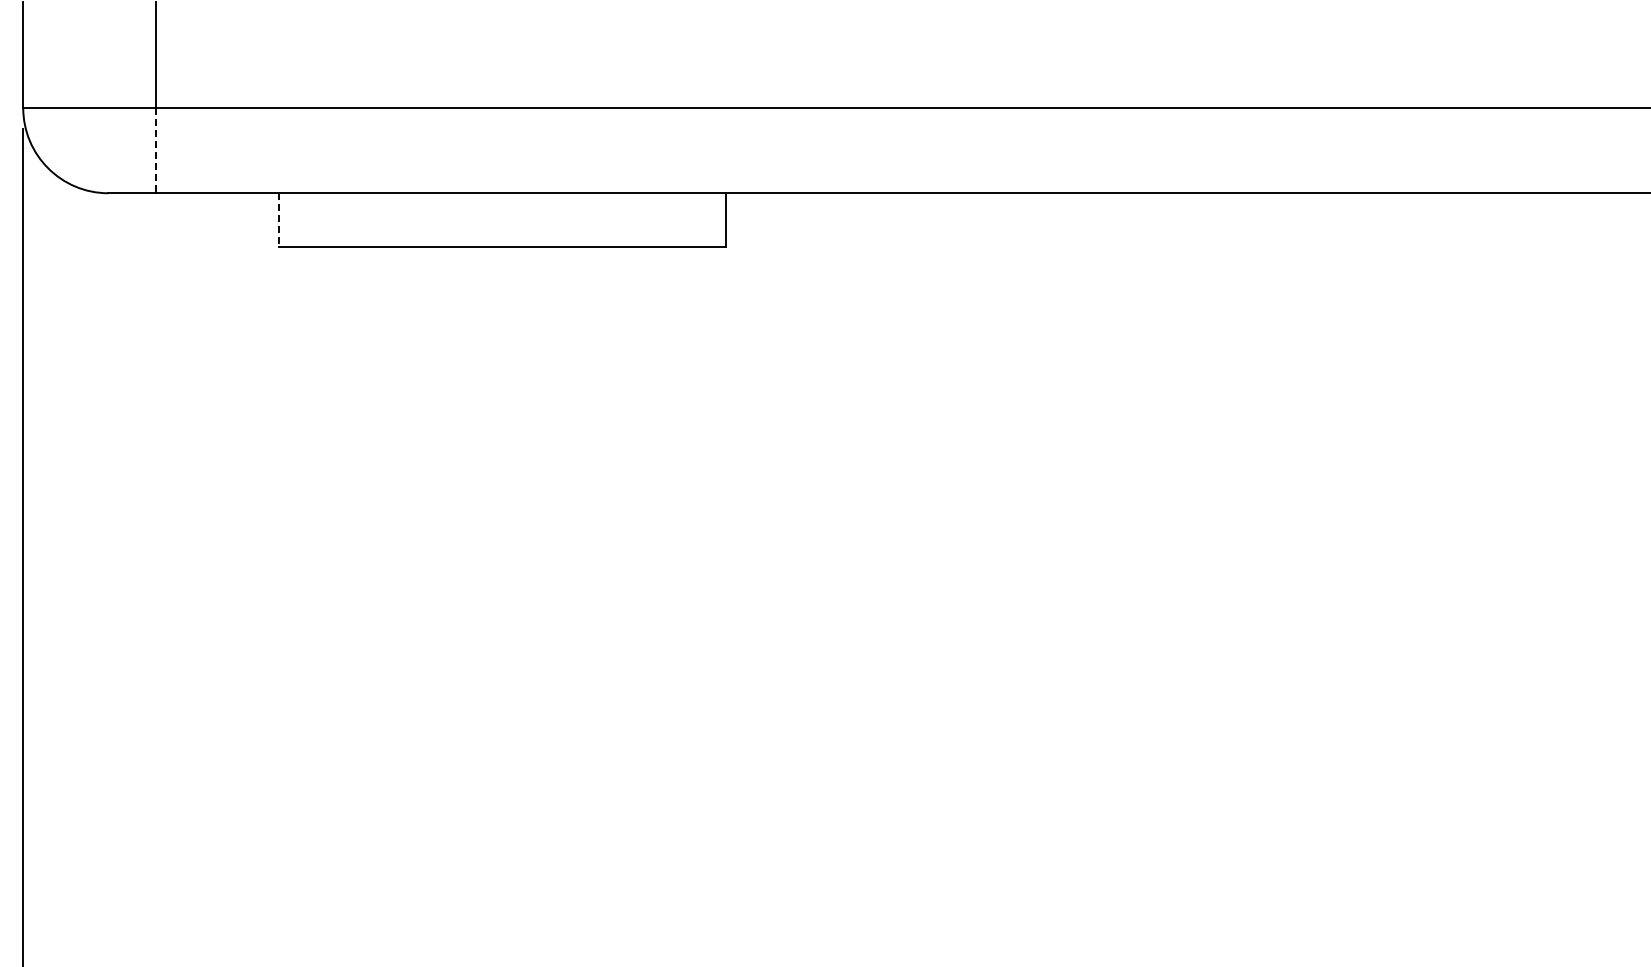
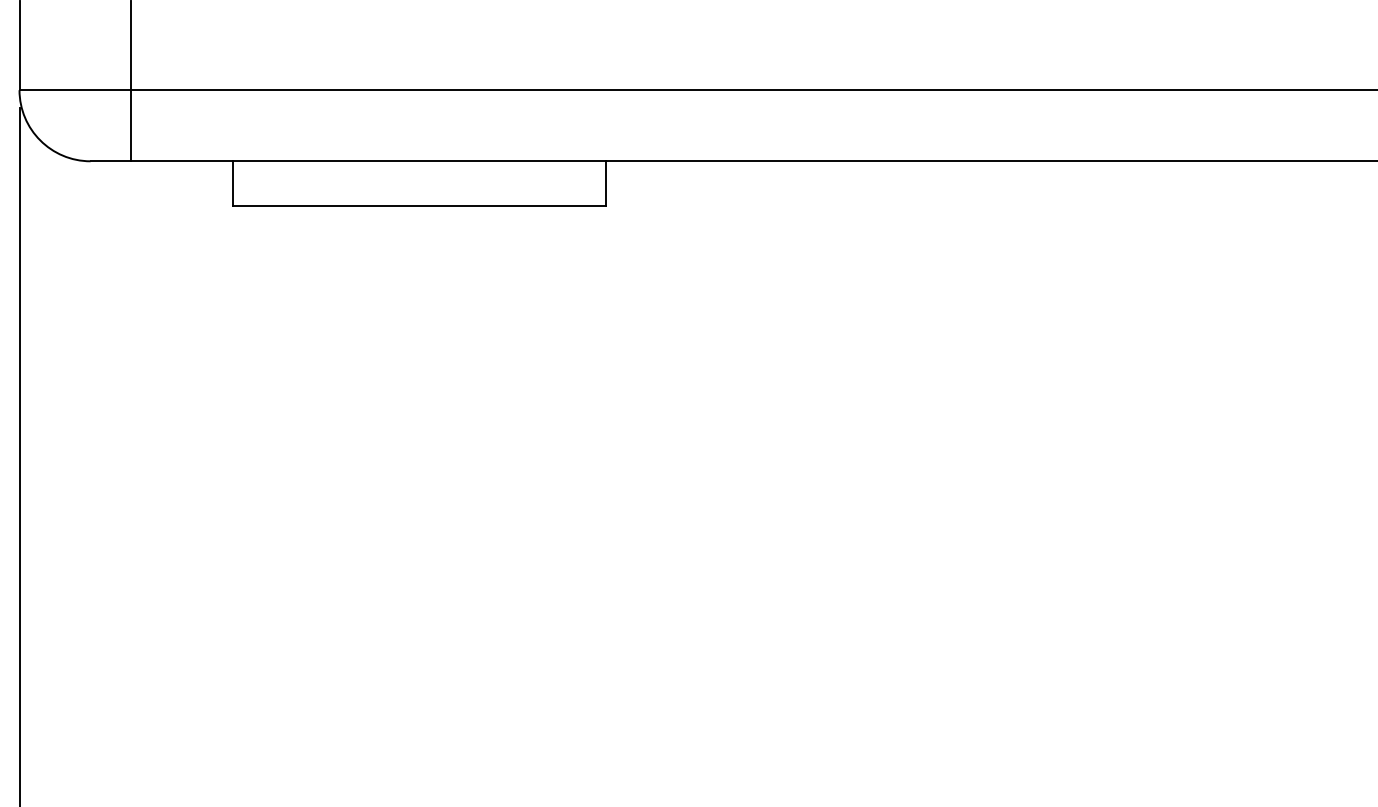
line: (156, 150) -> (130, 125), dashed -> solid
line: (278, 219) -> (232, 183), dashed -> solid

